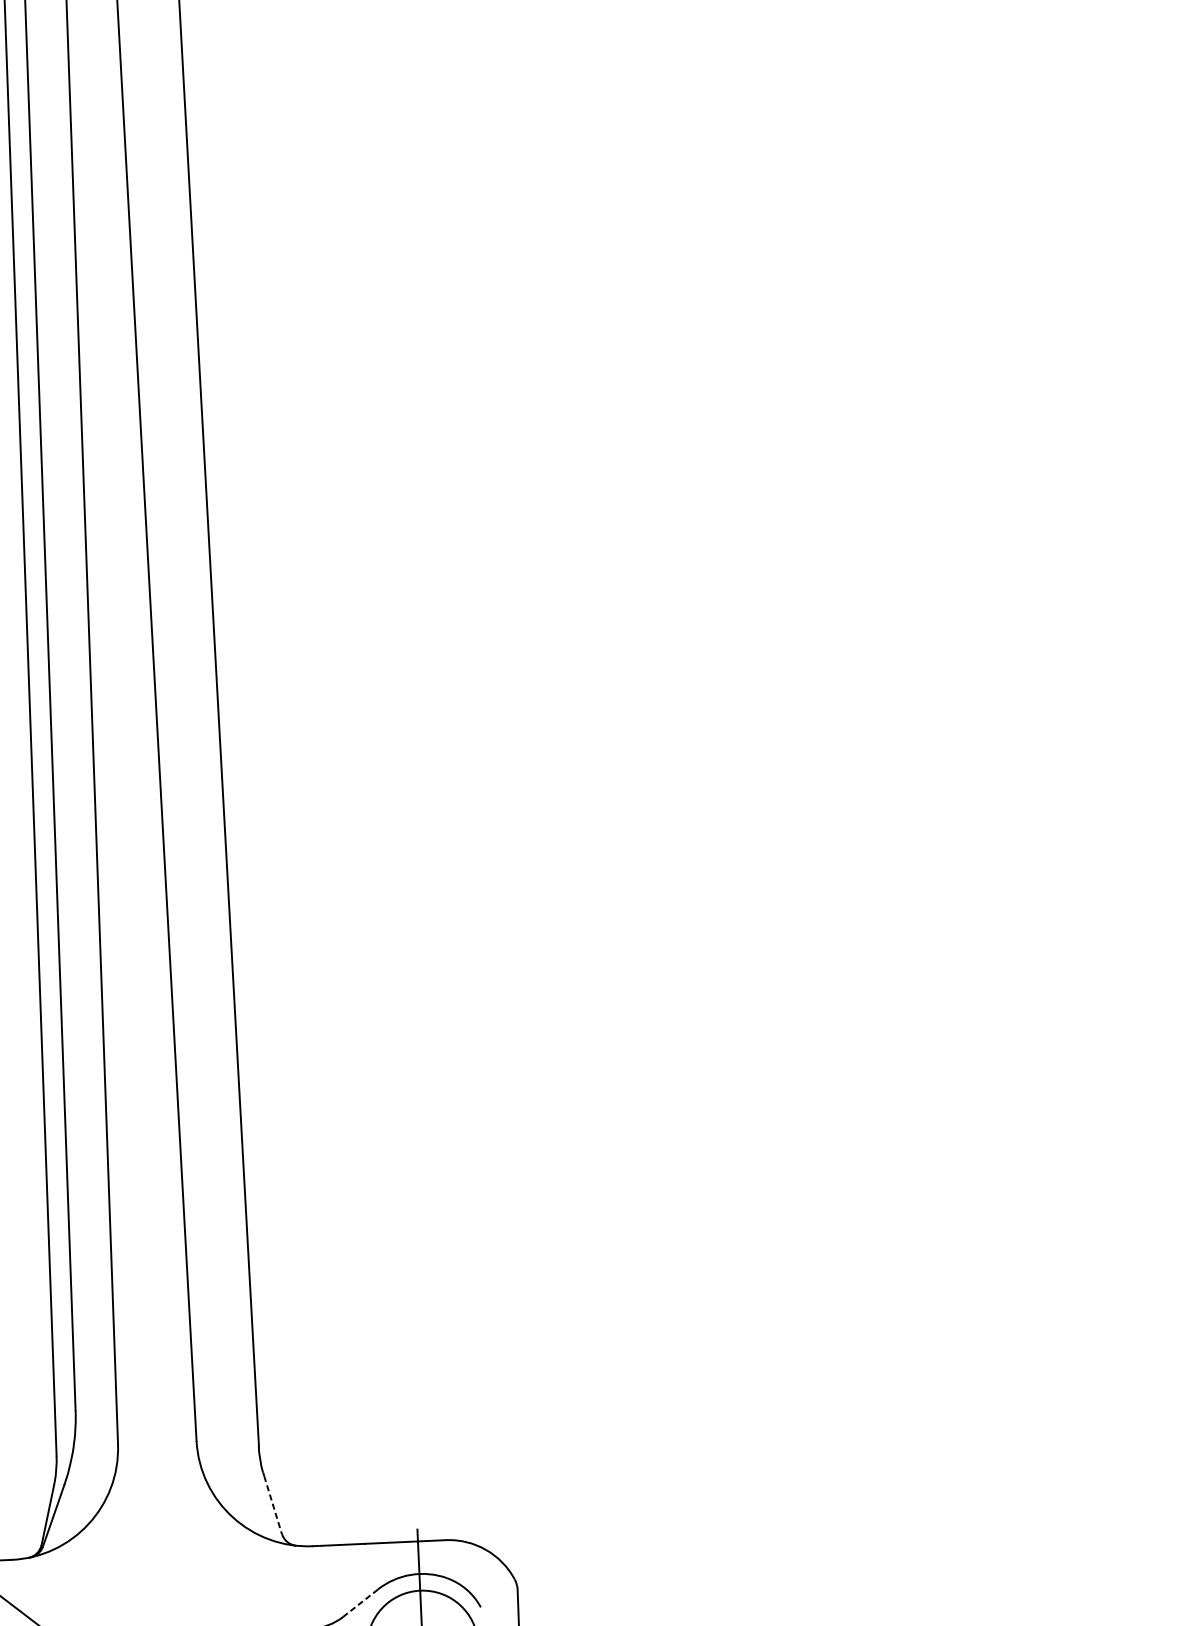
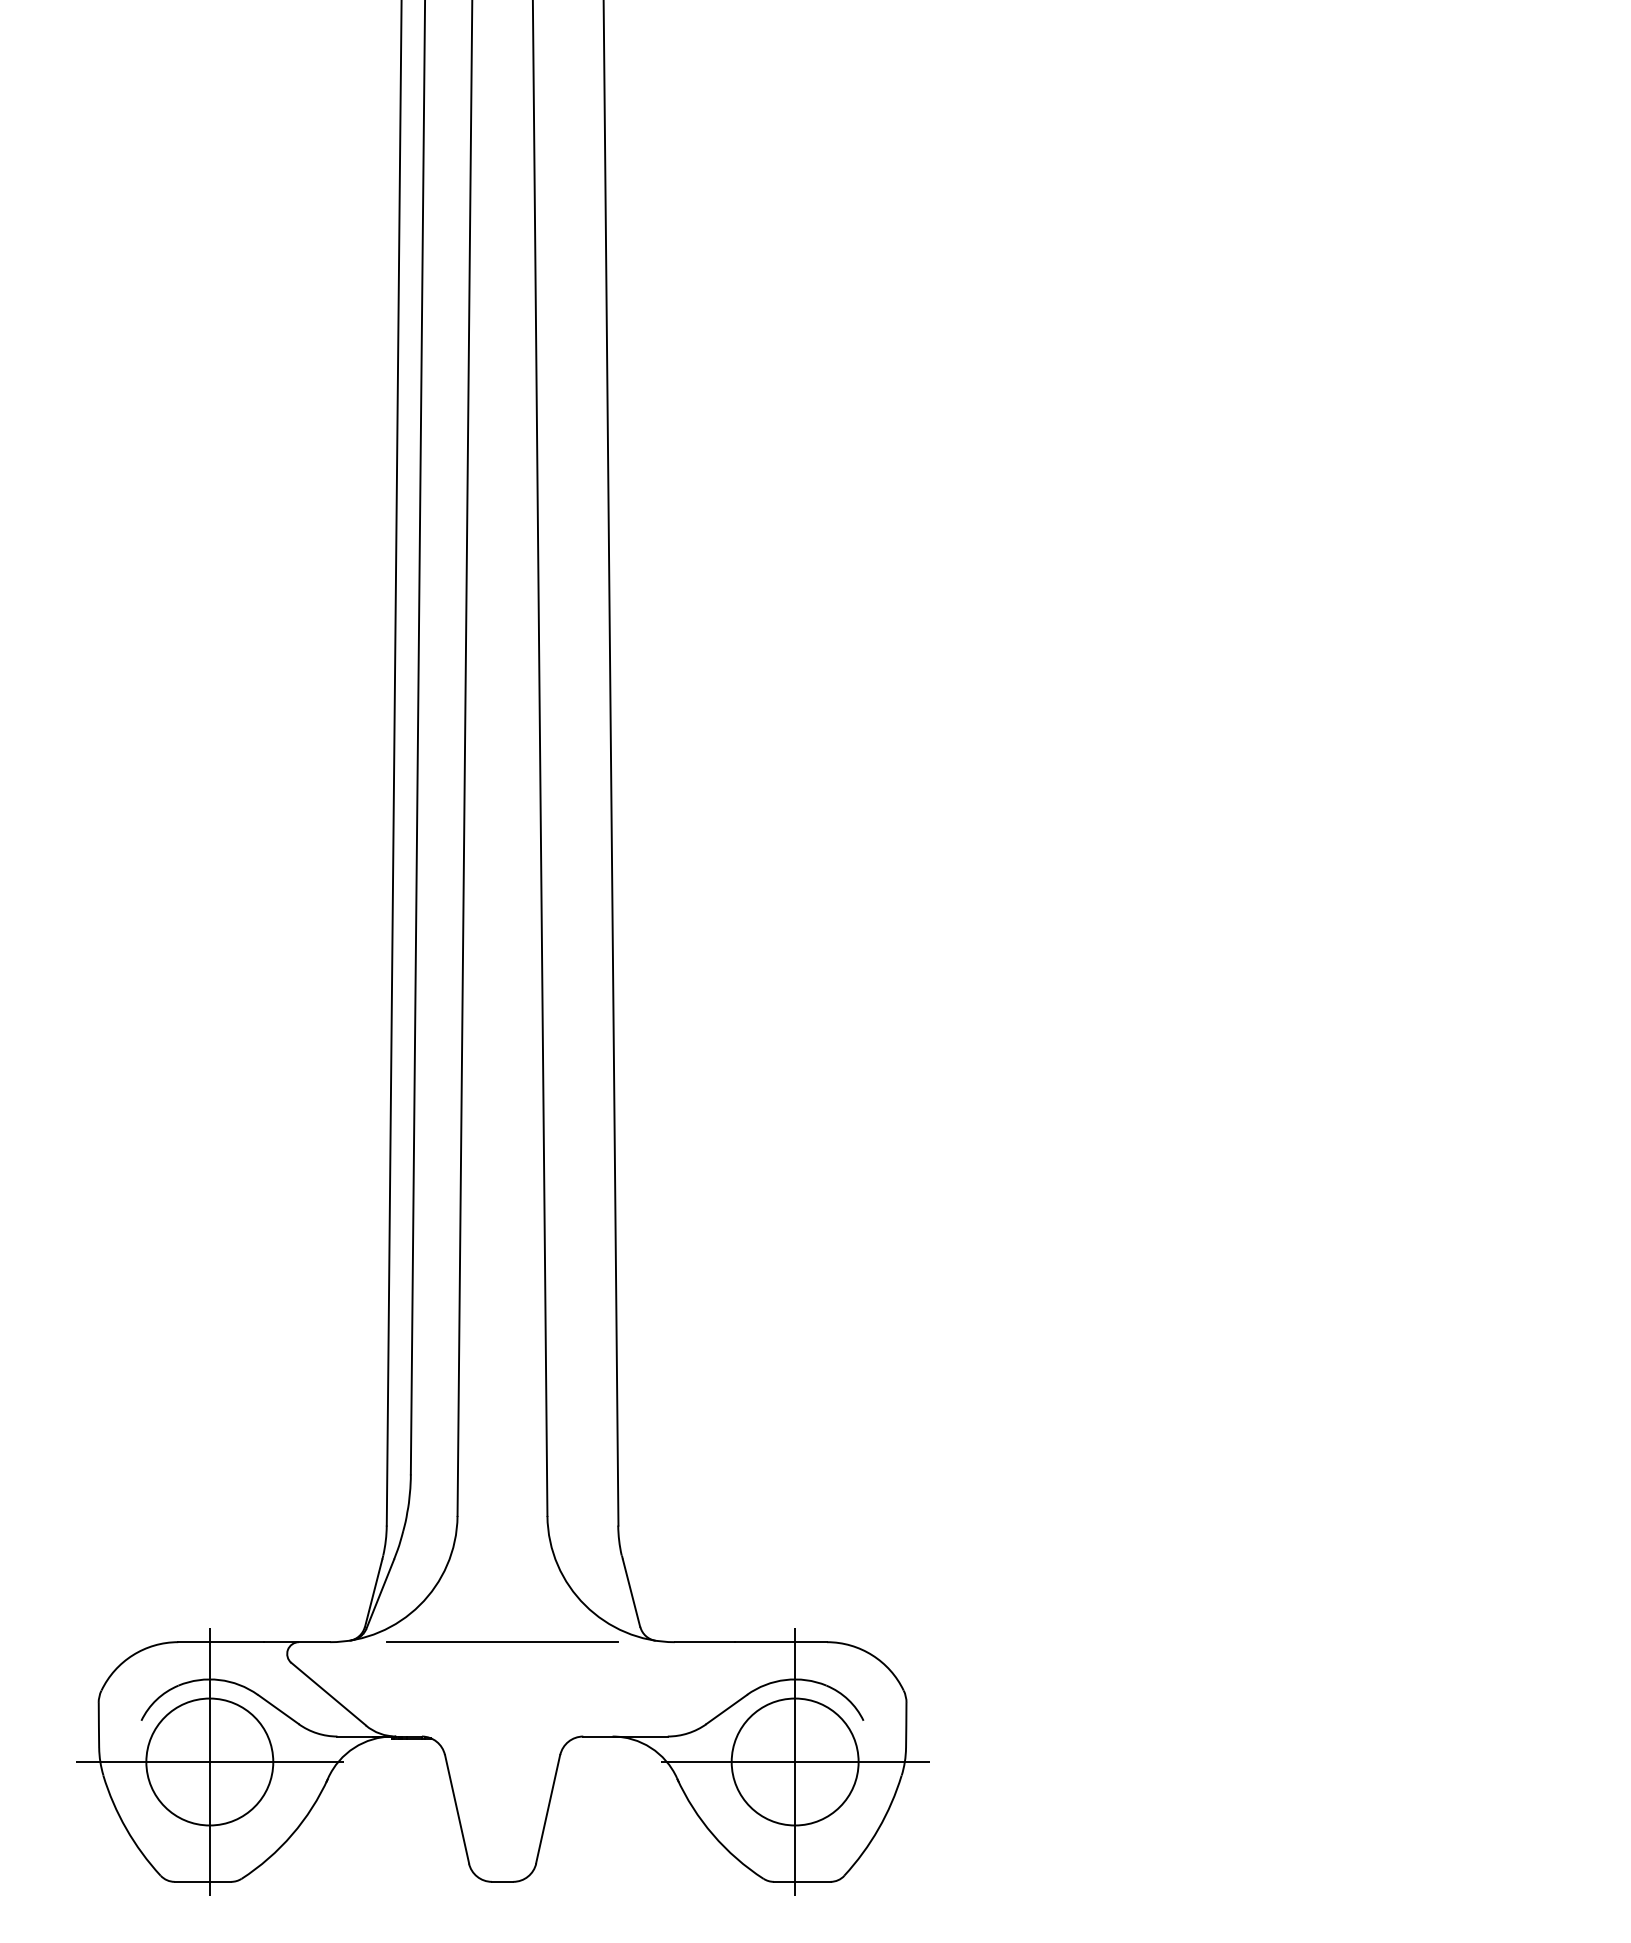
line: (273, 1505) -> (631, 1593), dashed -> solid
line: (162, 1552) -> (502, 1641), added
line: (360, 1602) -> (726, 1709), dashed -> solid

